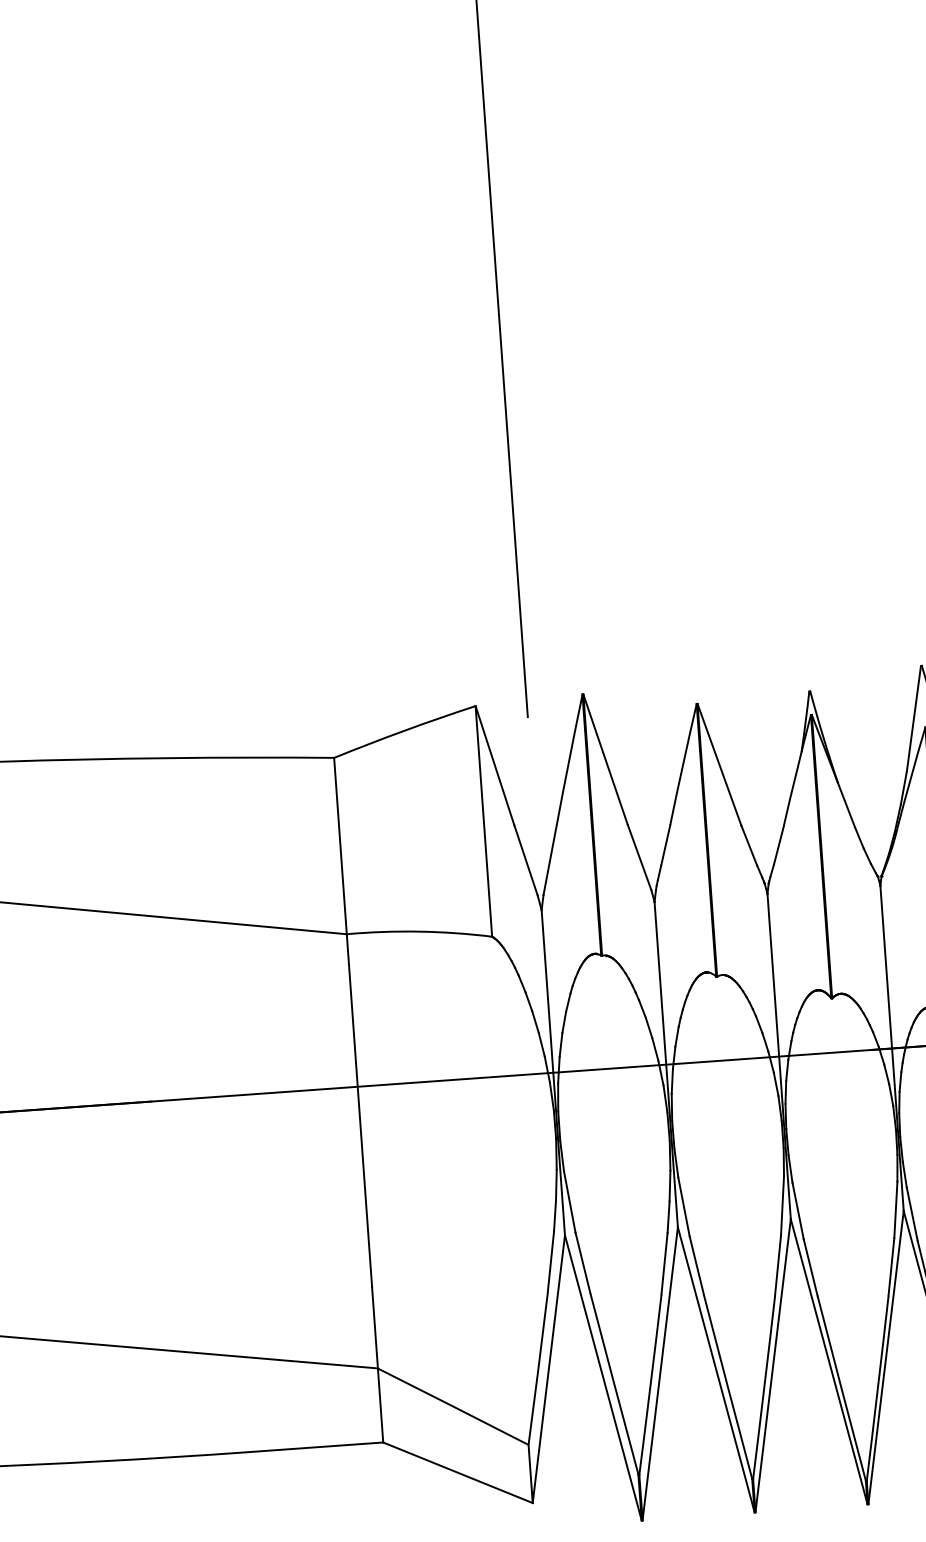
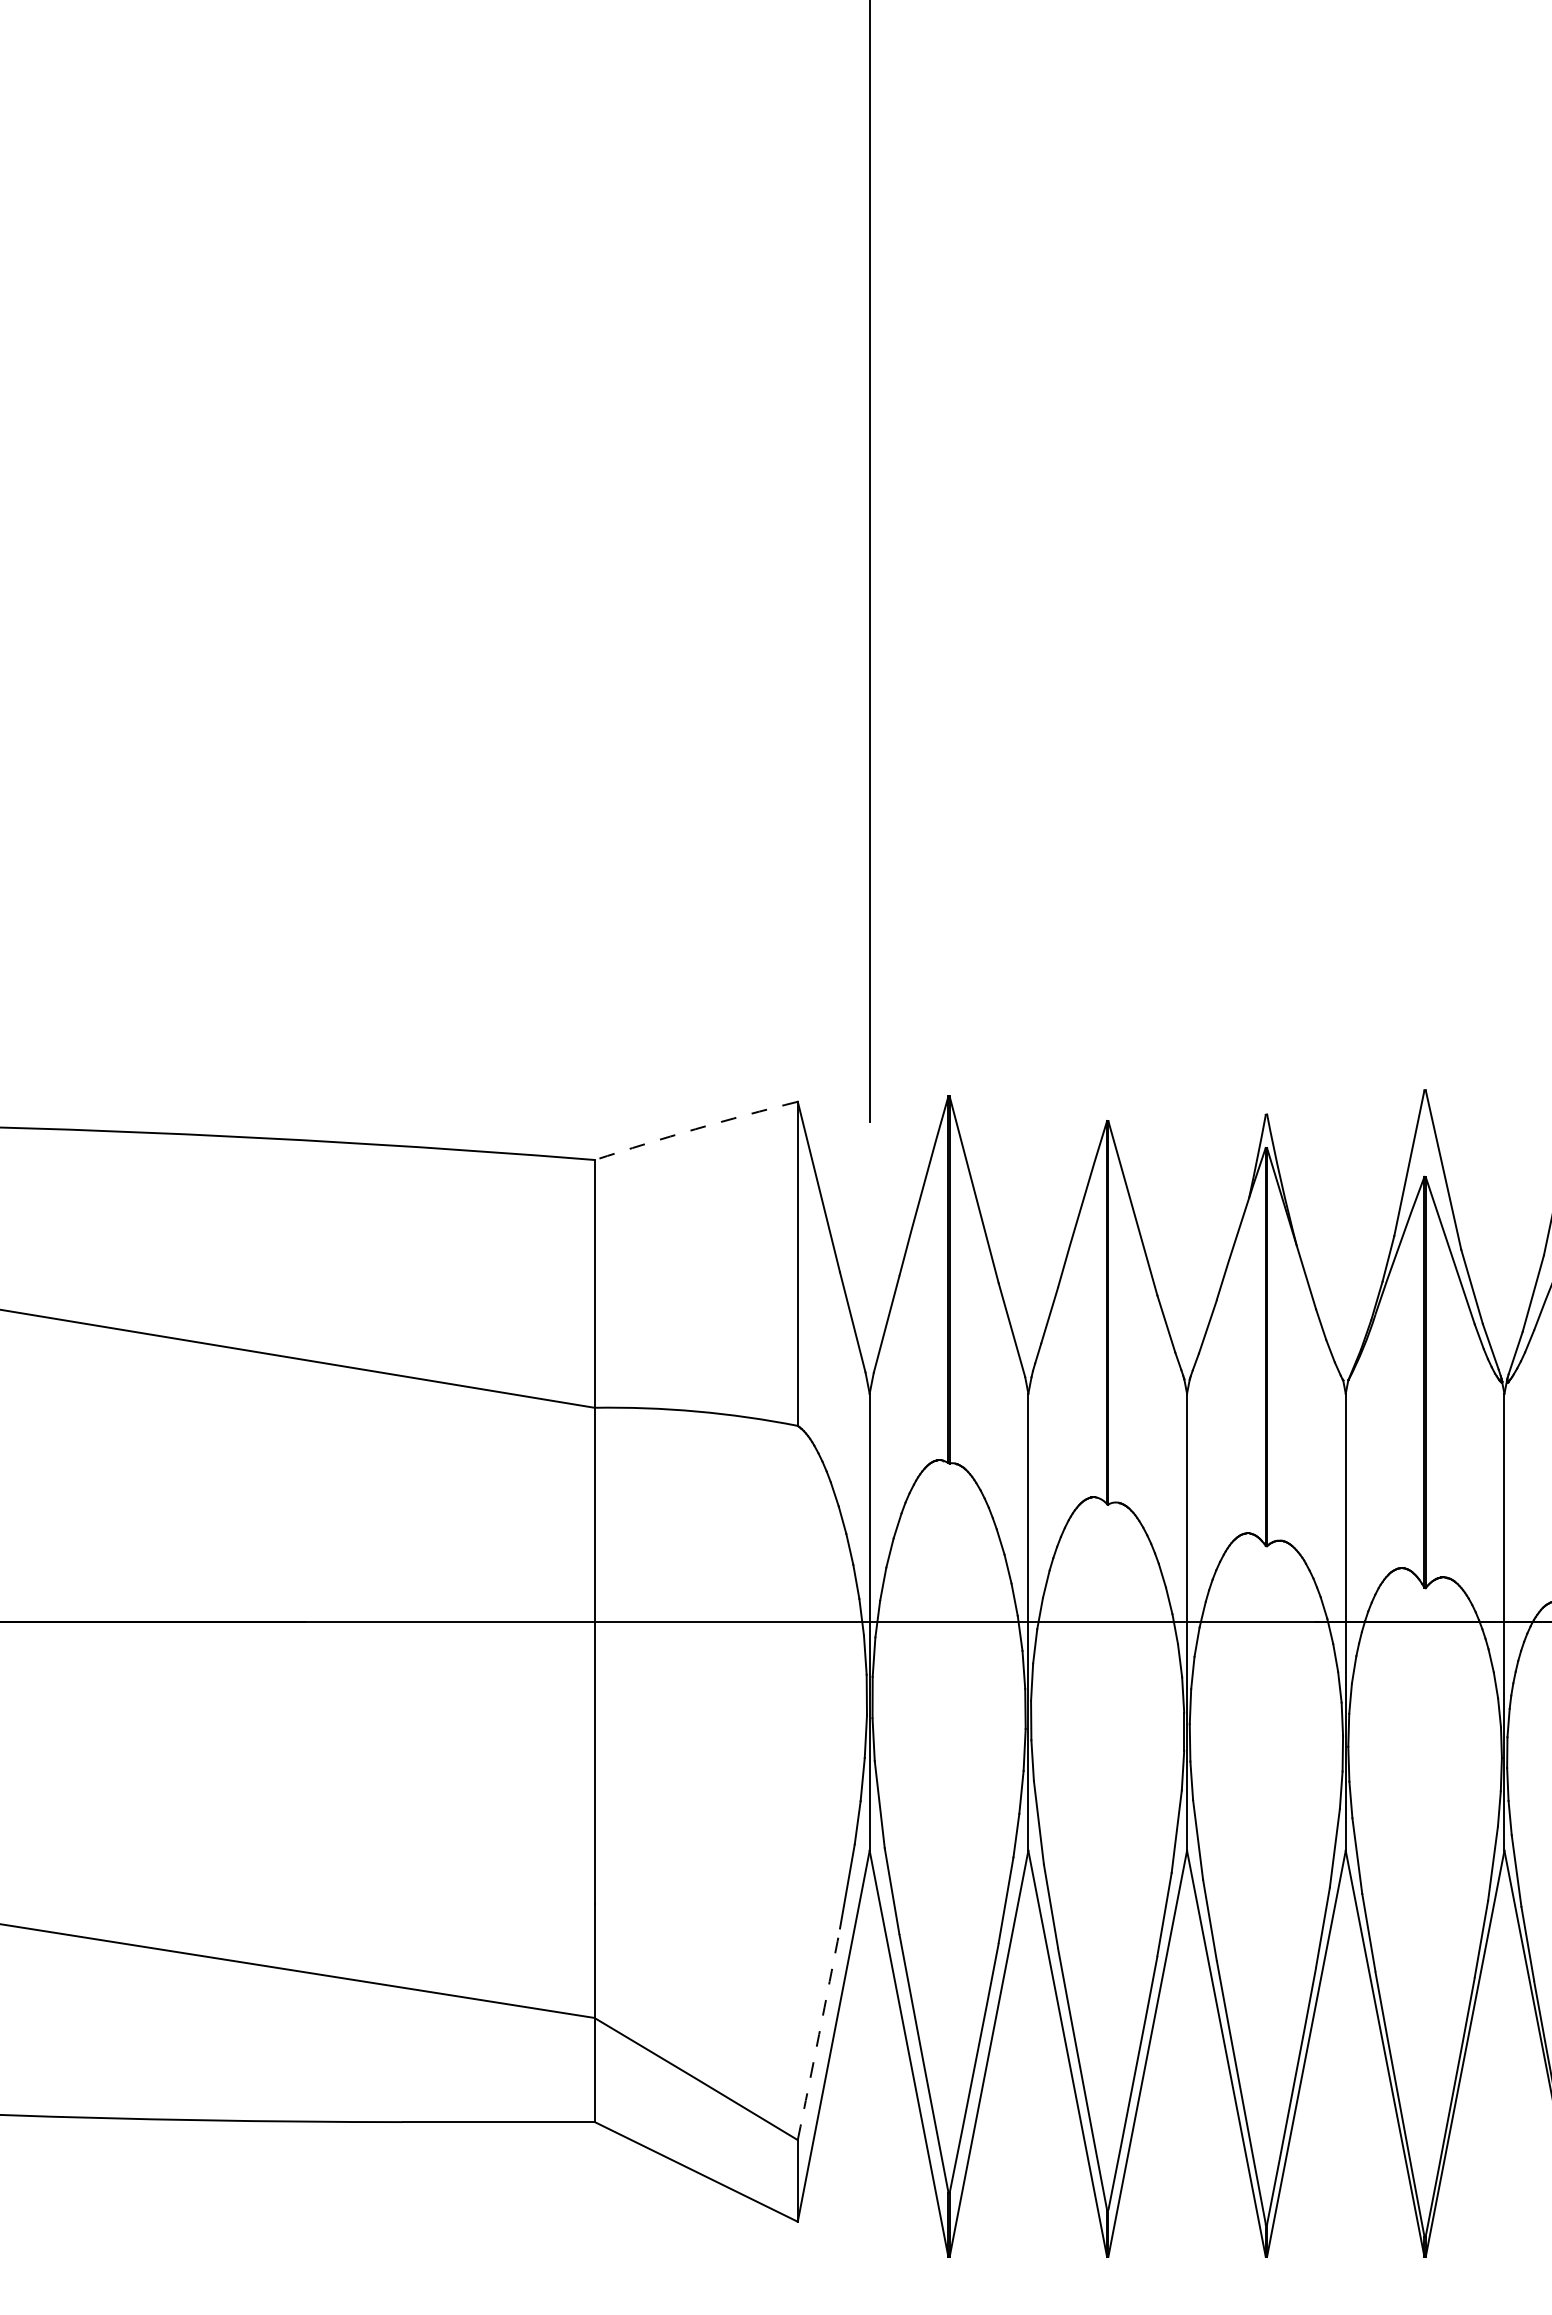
arc: (404, 731) -> (695, 1129), solid -> dashed
arc: (538, 1368) -> (819, 2034), solid -> dashed

